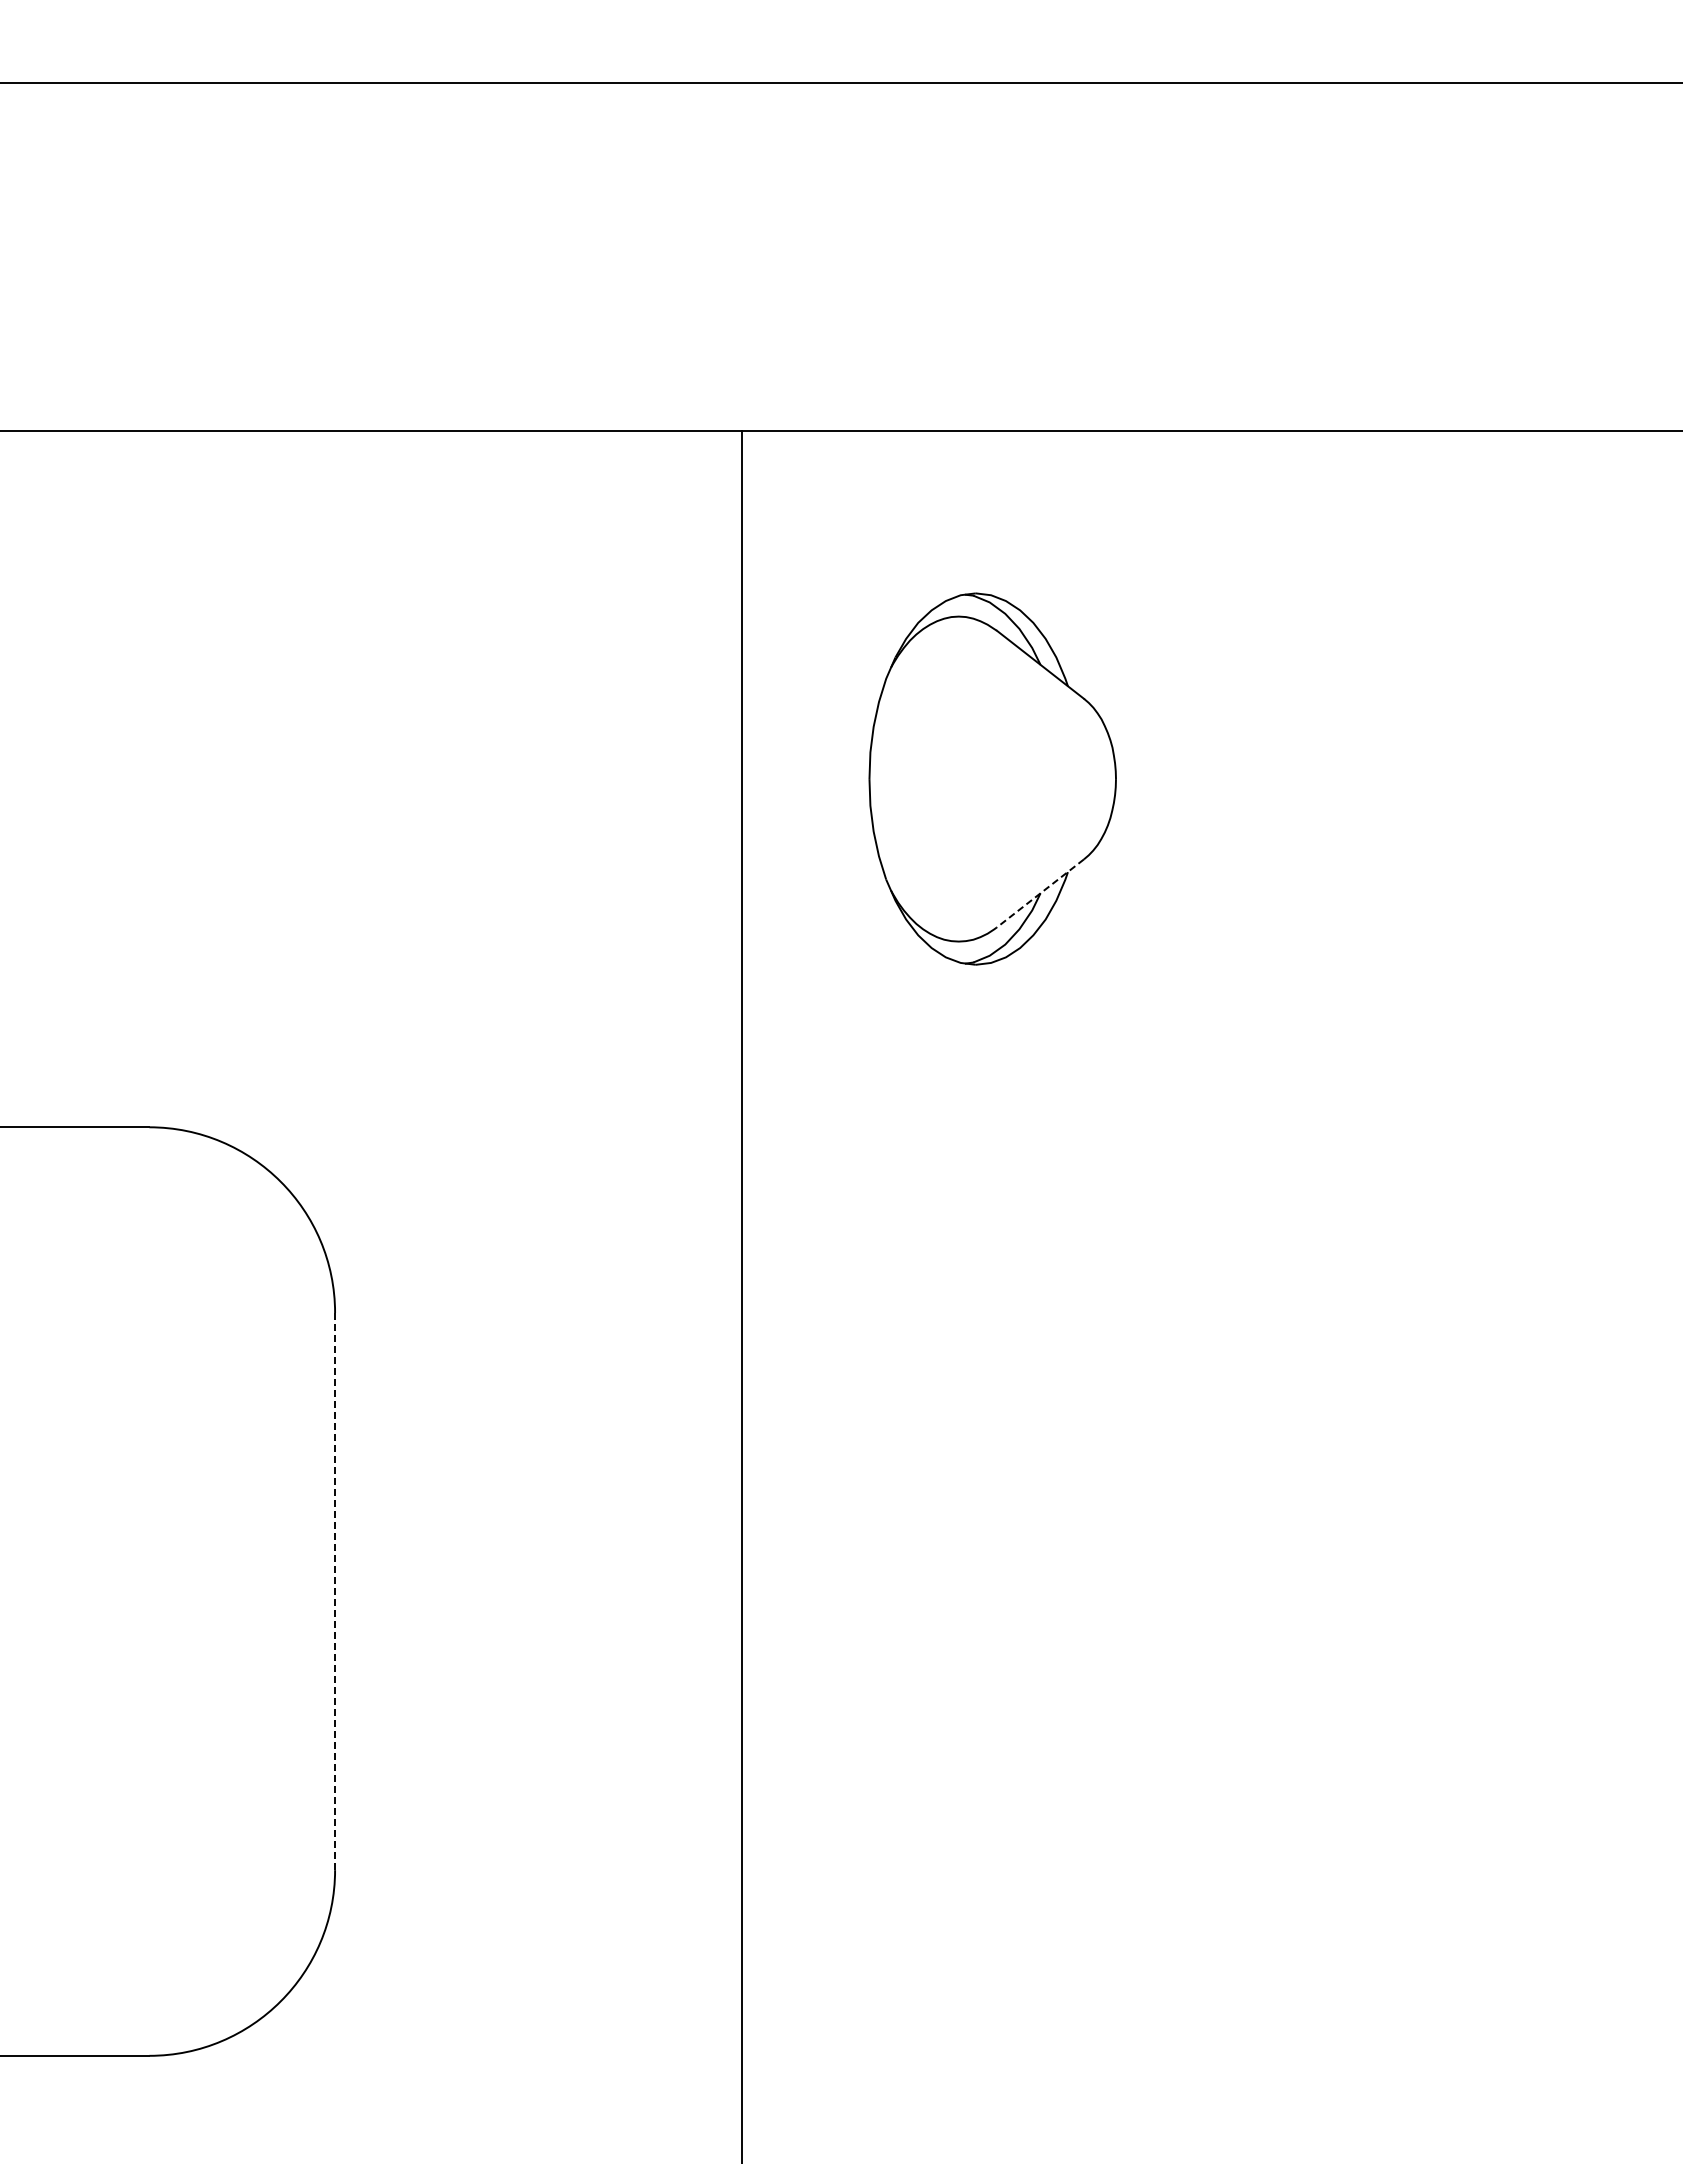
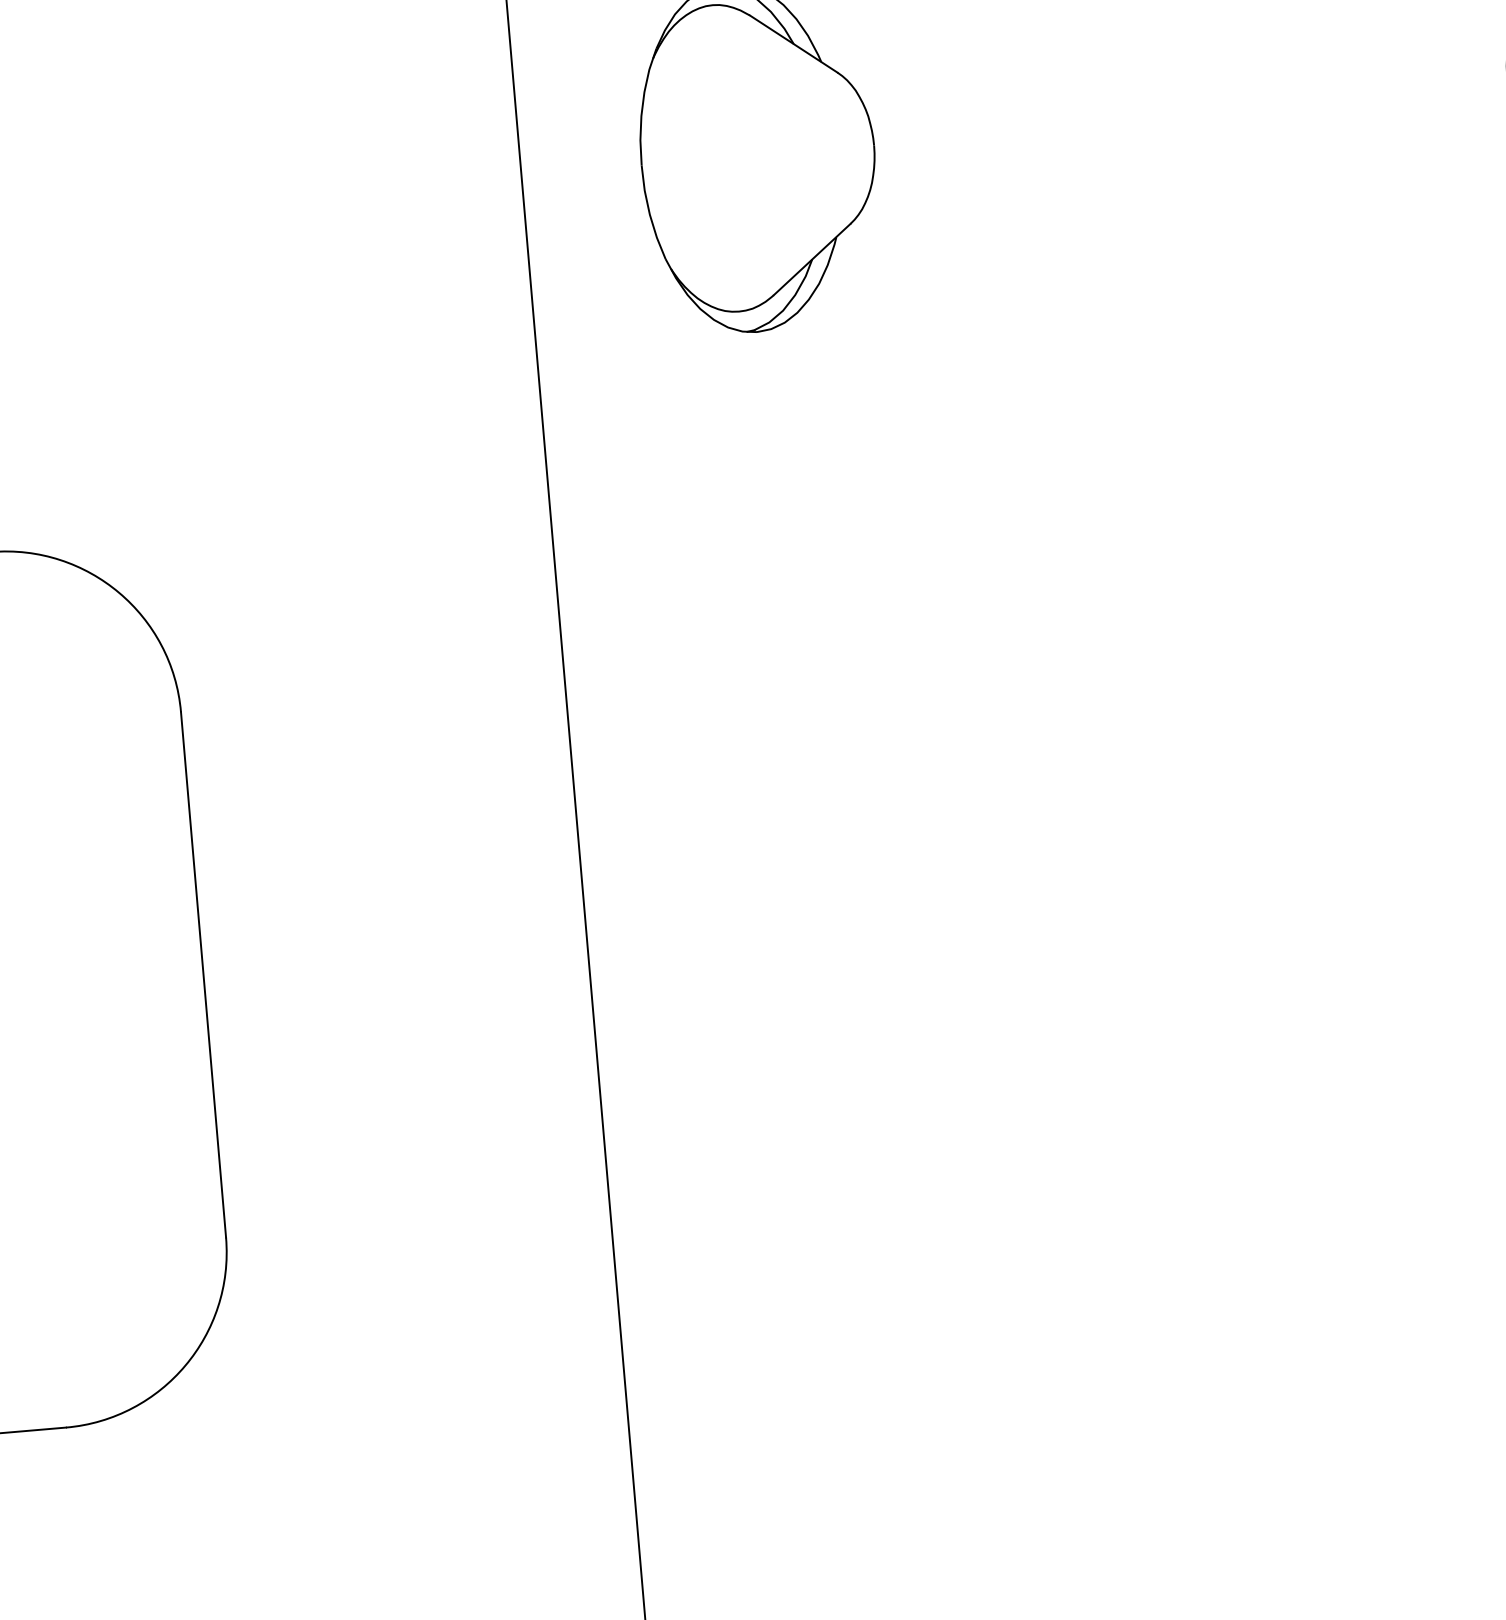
line: (1040, 893) -> (812, 259), dashed -> solid
line: (335, 1591) -> (203, 974), dashed -> solid

